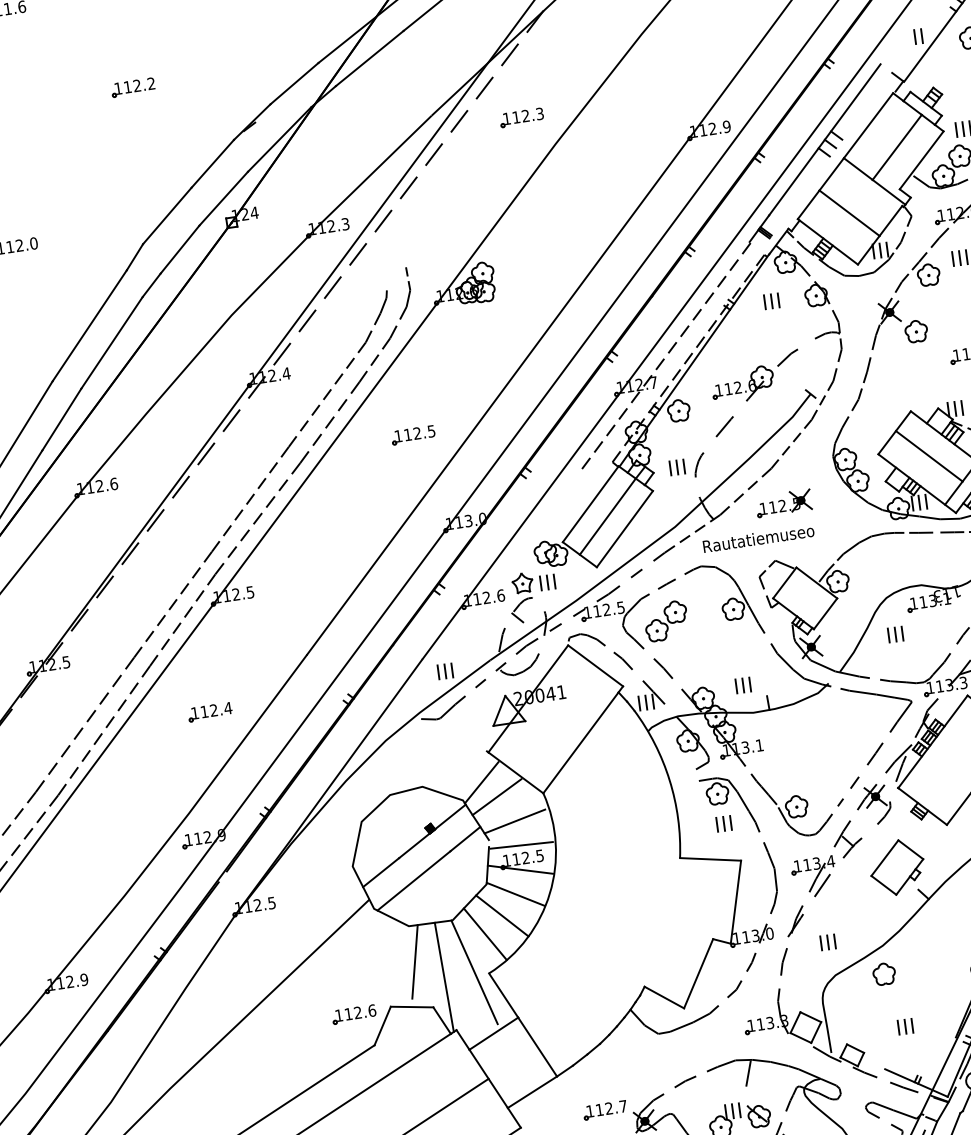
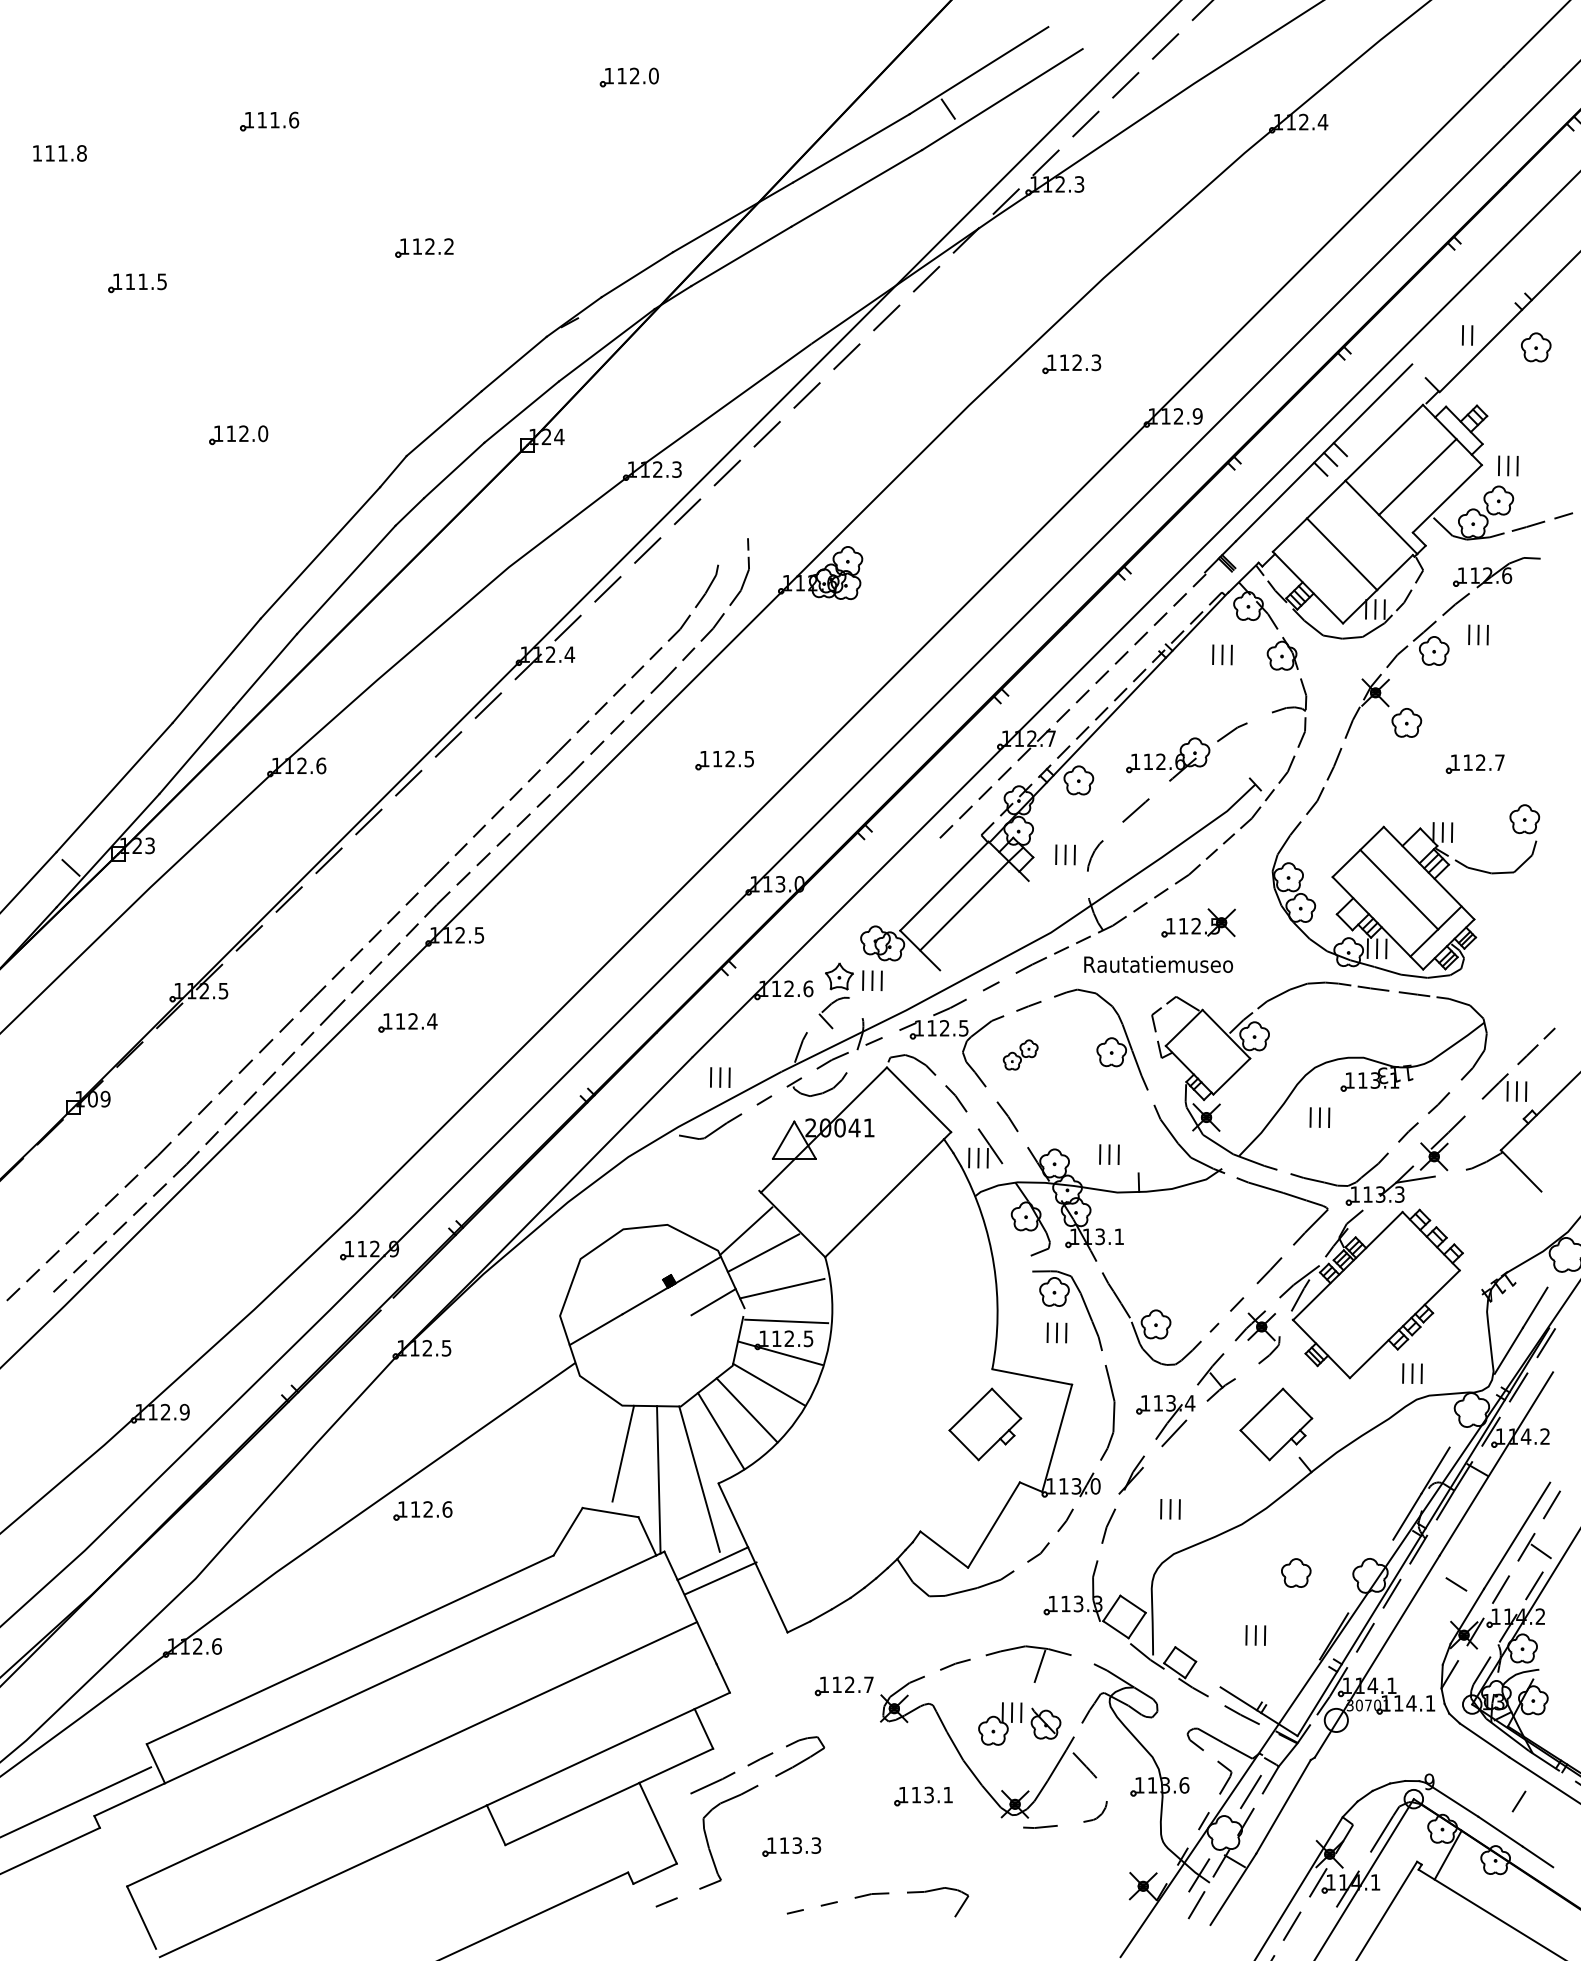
part: (521, 117) -> (1071, 364), moved
line: (624, 528) -> (984, 925), removed
part: (666, 620) -> (1020, 1054), size x0.6
part: (209, 711) -> (407, 1022), moved
line: (413, 880) -> (637, 1346), removed
part: (681, 899) -> (985, 1424), added
part: (884, 973) -> (1296, 1572), moved
part: (353, 1014) -> (422, 1510), moved
line: (779, 1063) -> (1082, 1659), removed
line: (532, 1092) -> (720, 1578), moved

